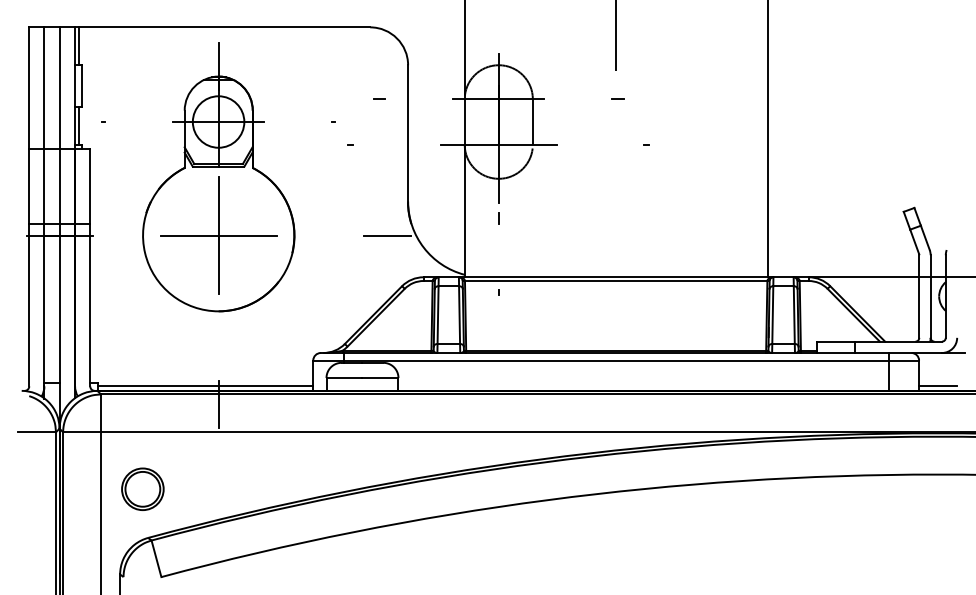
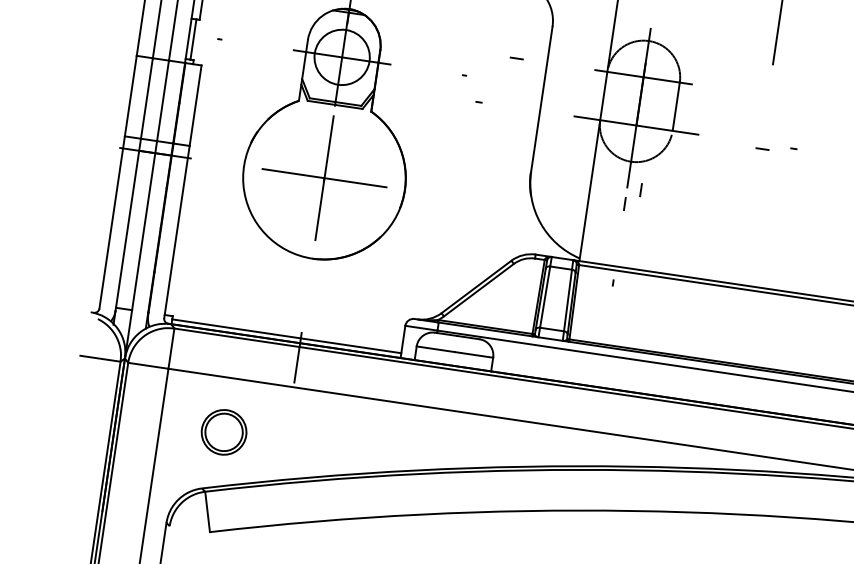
line: (617, 98) -> (762, 148), moved
line: (511, 203) -> (640, 189), added
line: (387, 235) -> (503, 204), removed
part: (142, 488) -> (223, 431), moved

